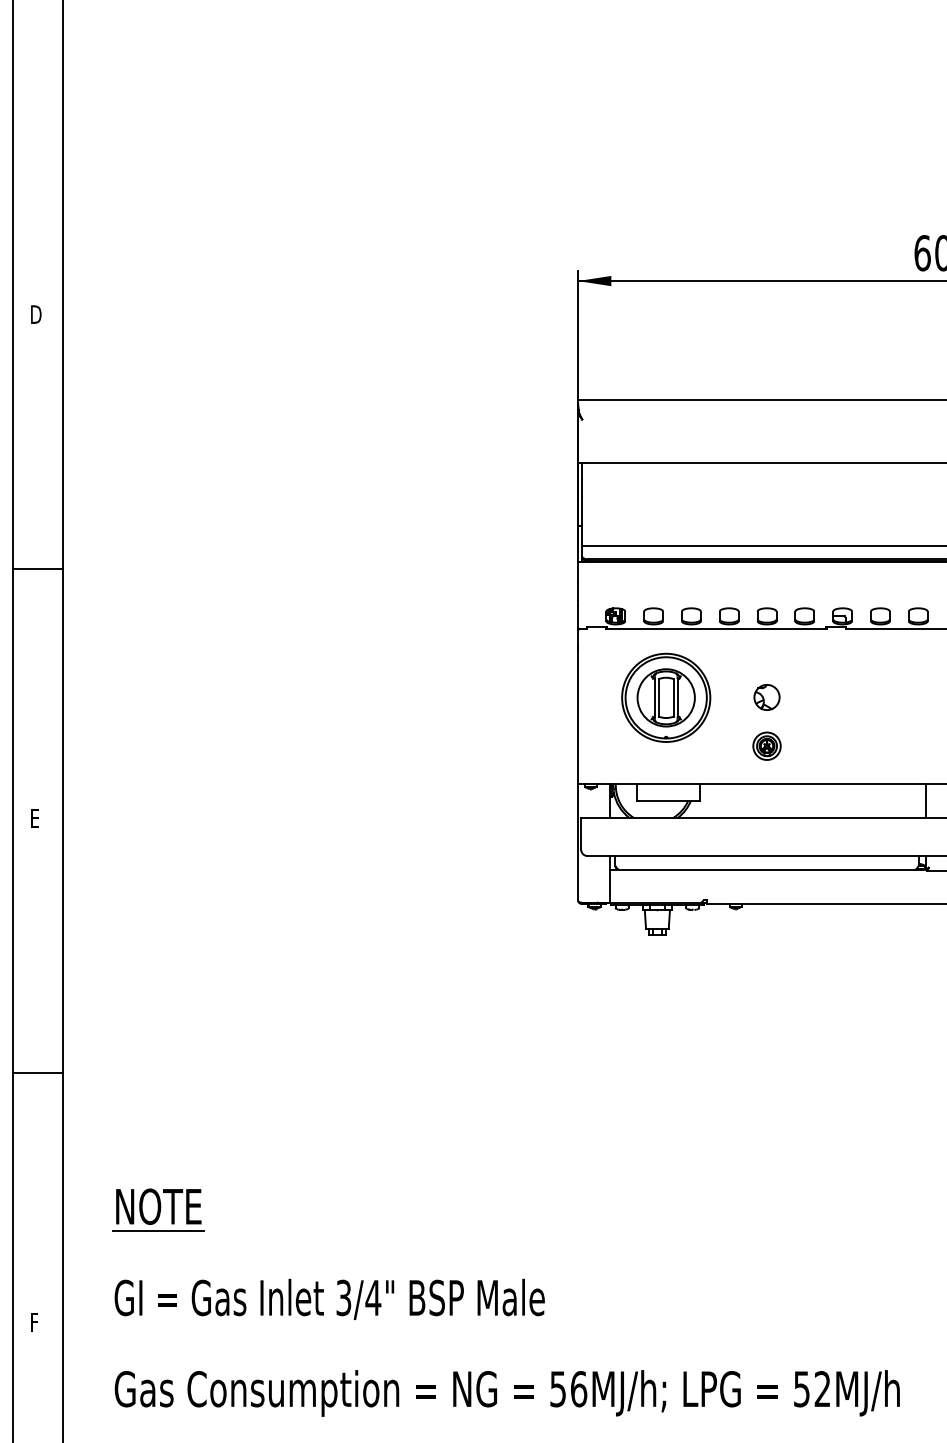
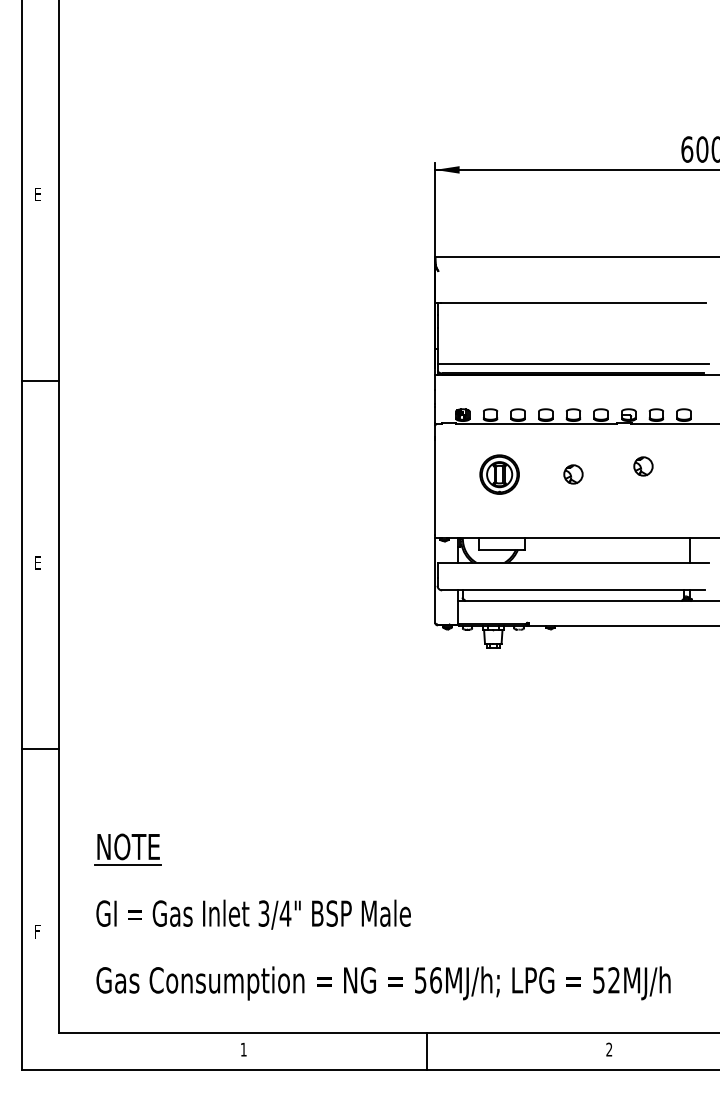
text: (35, 314) -> (38, 194), D -> E
part: (862, 686) -> (643, 466), added
part: (665, 697) -> (499, 474), size x0.6
part: (767, 746) -> (573, 510), removed

